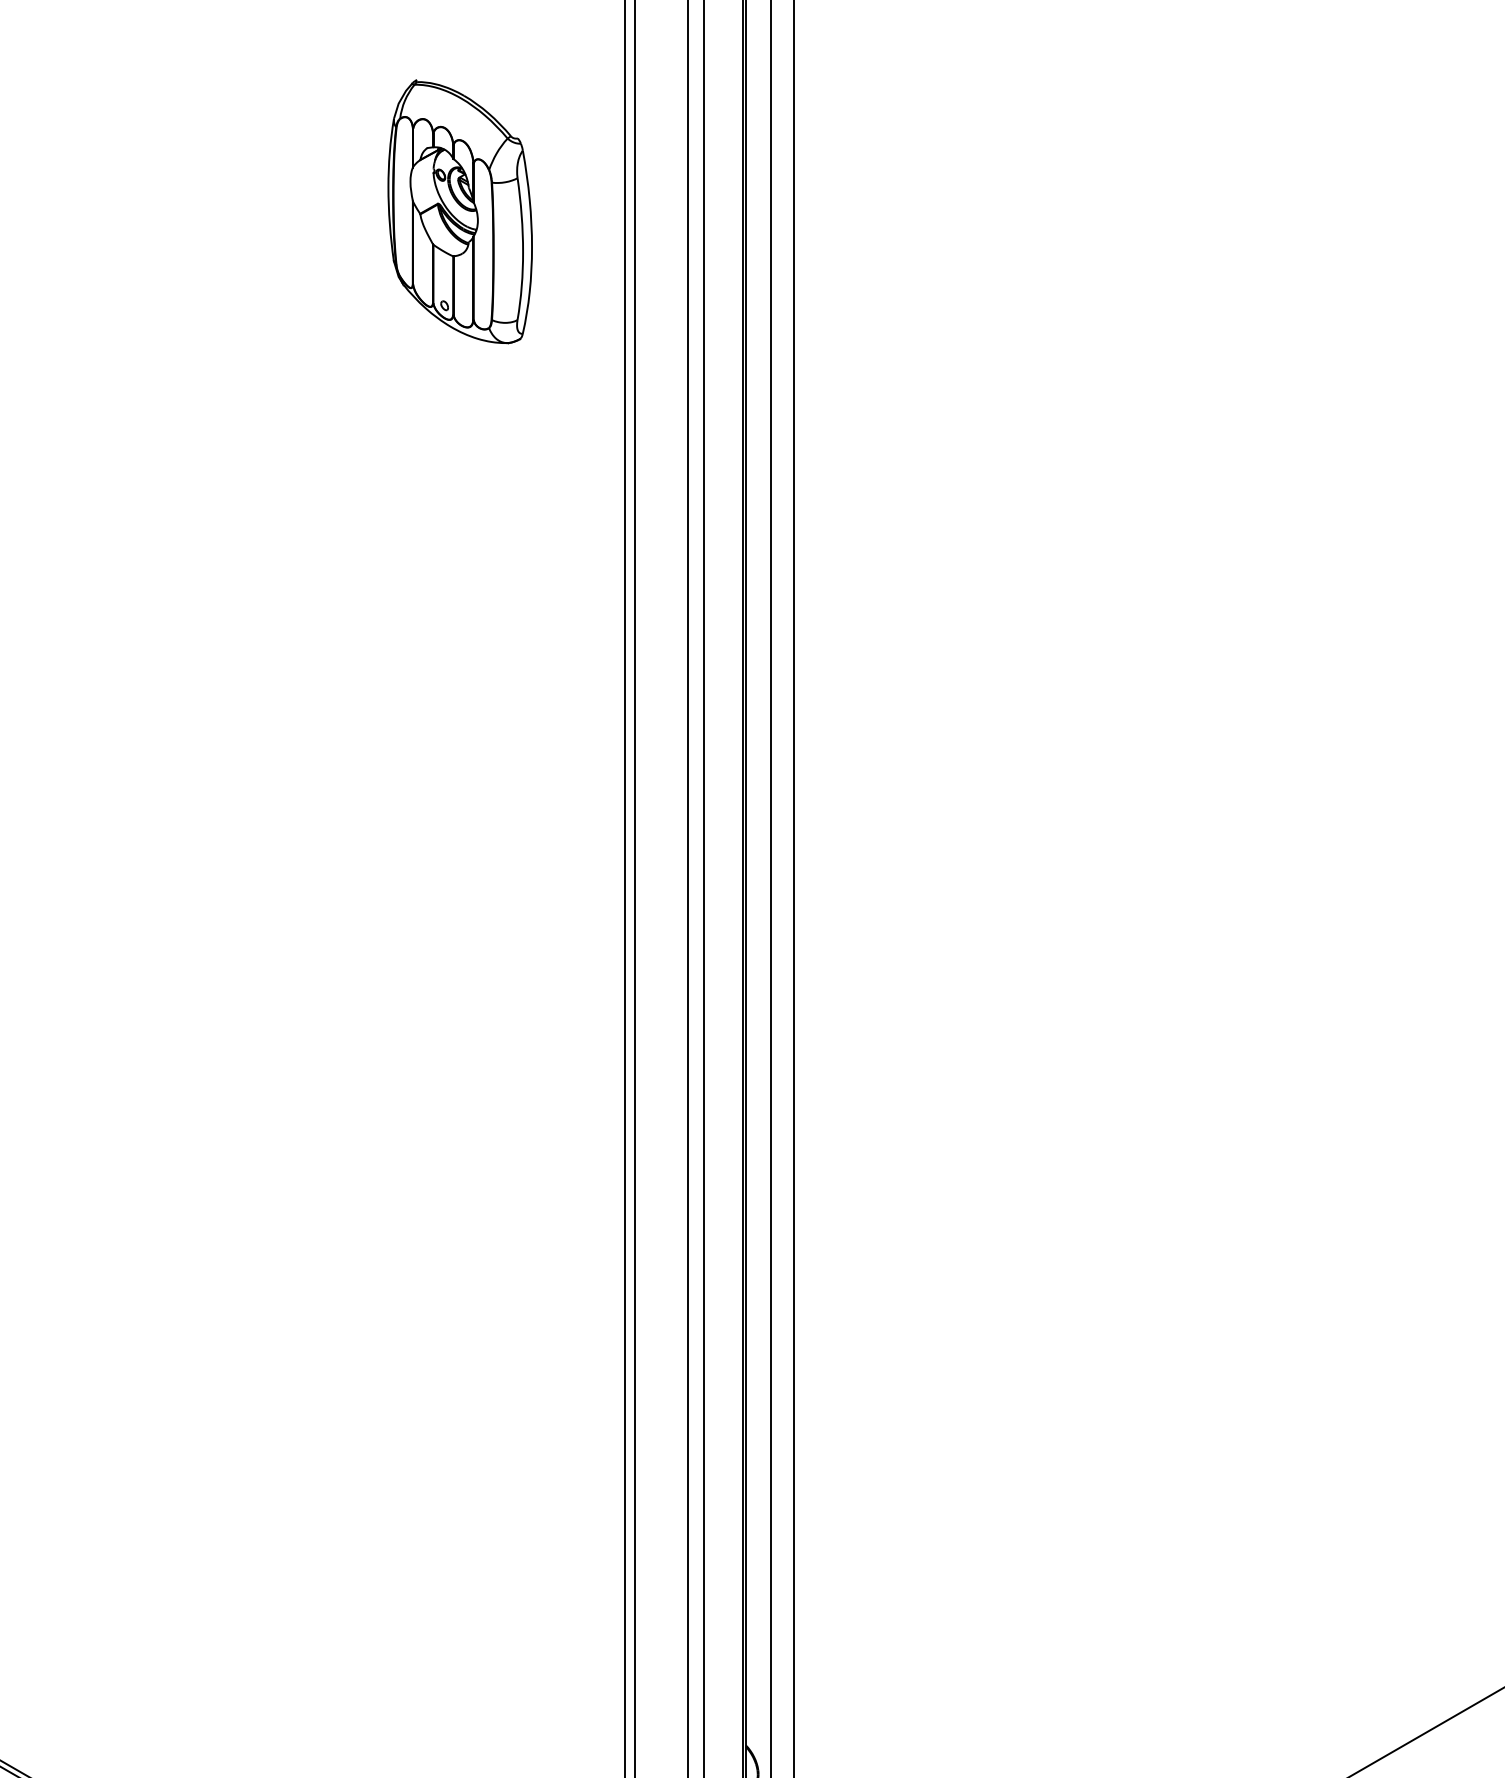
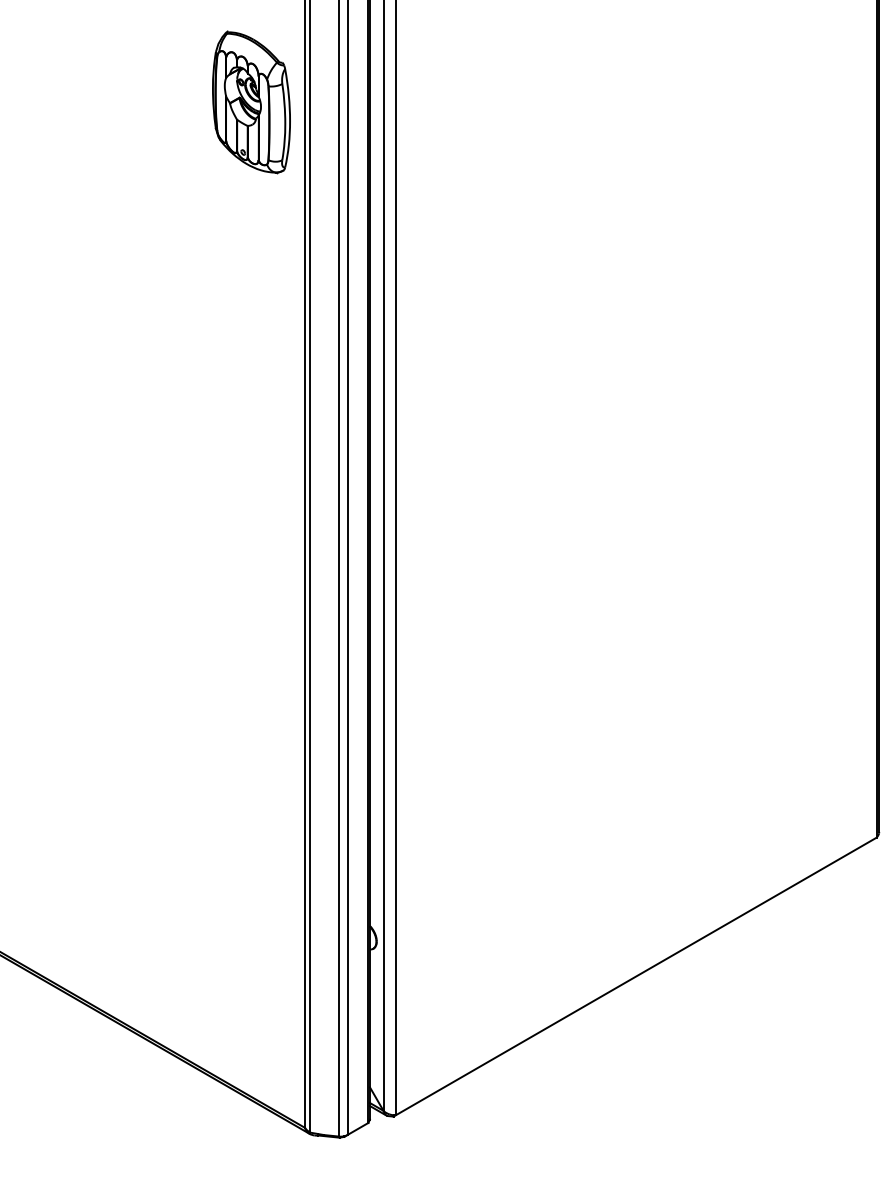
part: (460, 212) -> (251, 102), moved

